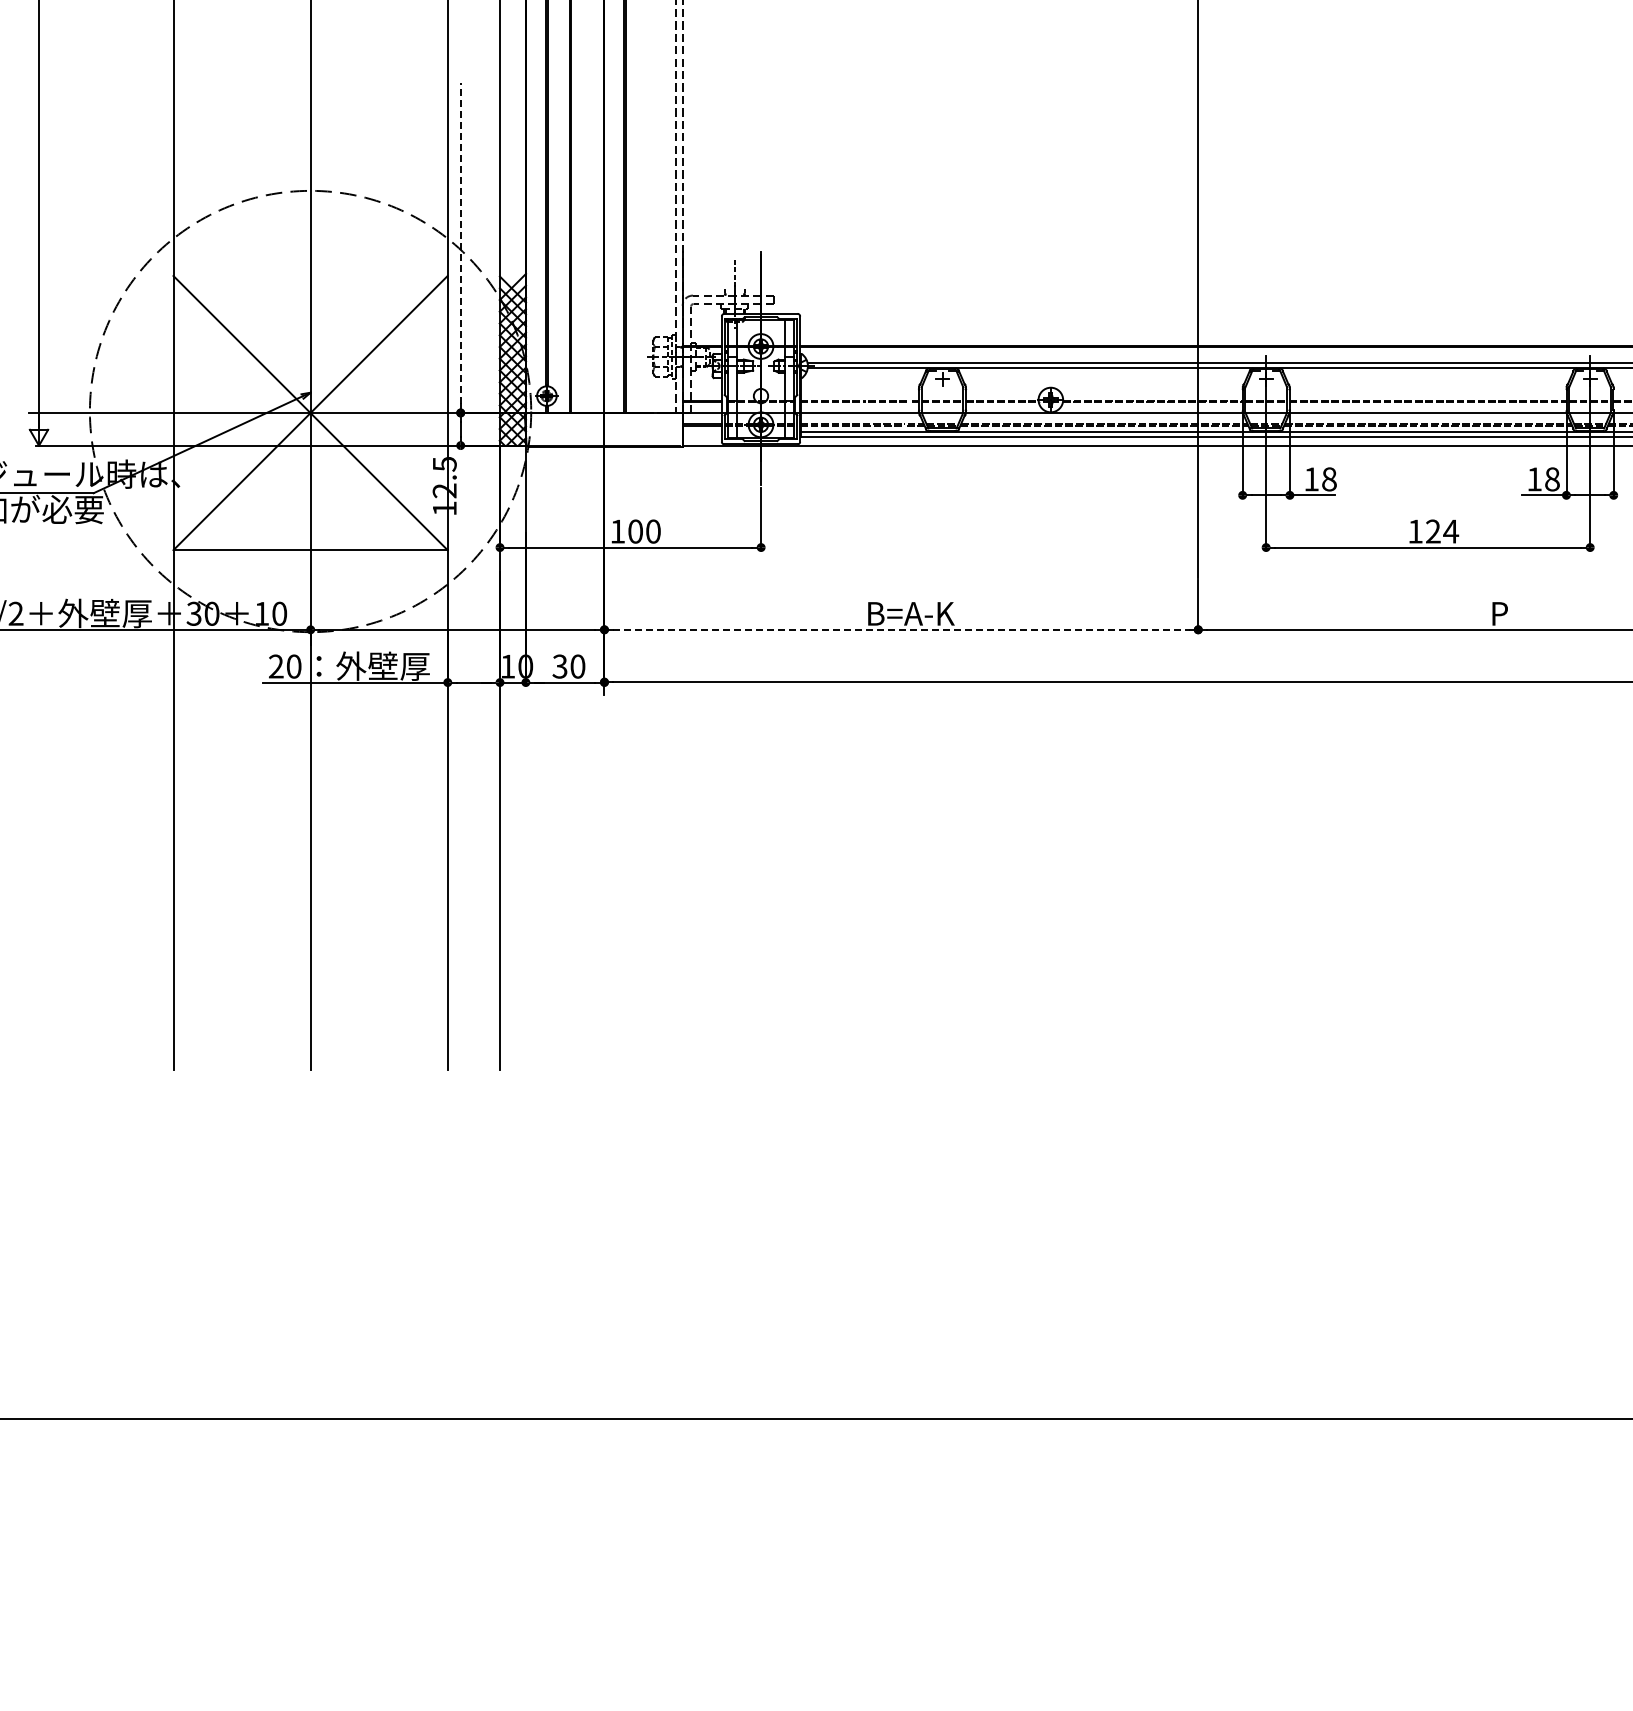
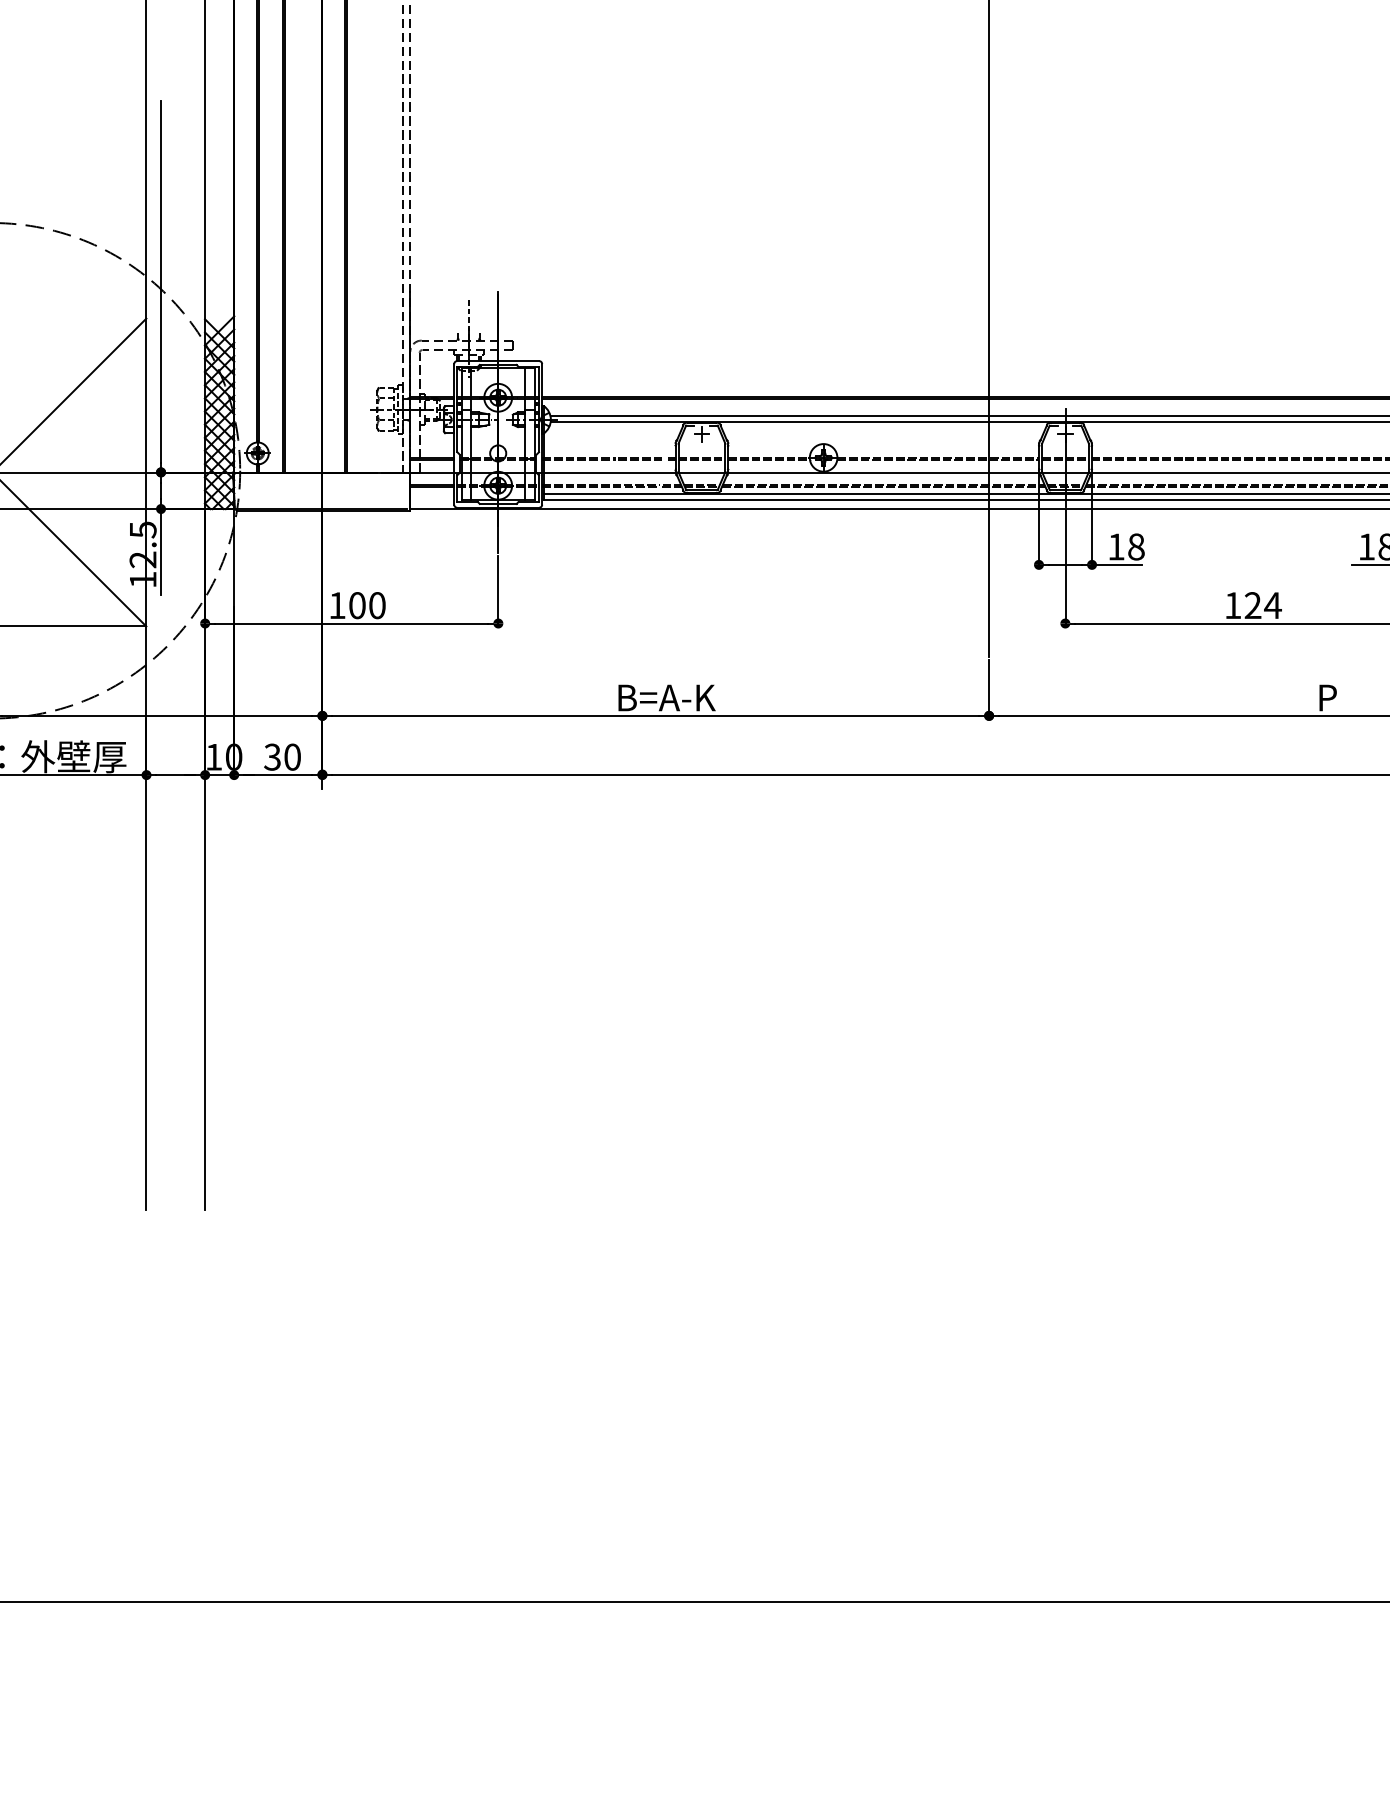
line: (460, 243) -> (160, 282), dashed -> solid
line: (460, 483) -> (160, 551), added
line: (901, 629) -> (655, 715), dashed -> solid

